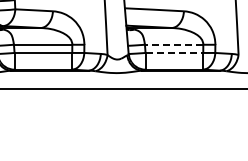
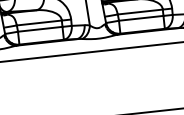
line: (173, 44) -> (139, 11), dashed -> solid
line: (174, 52) -> (141, 17), dashed -> solid

